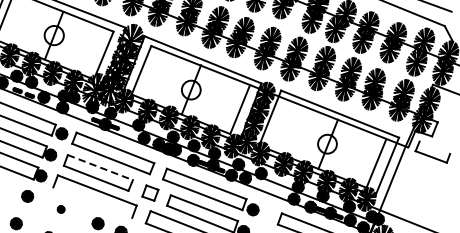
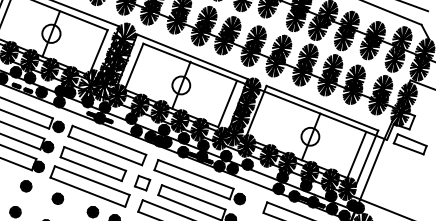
line: (434, 148) -> (411, 140), added
line: (100, 168) -> (95, 159), dashed -> solid
line: (92, 201) -> (87, 191), added
part: (60, 209) -> (57, 198), size x1.67

